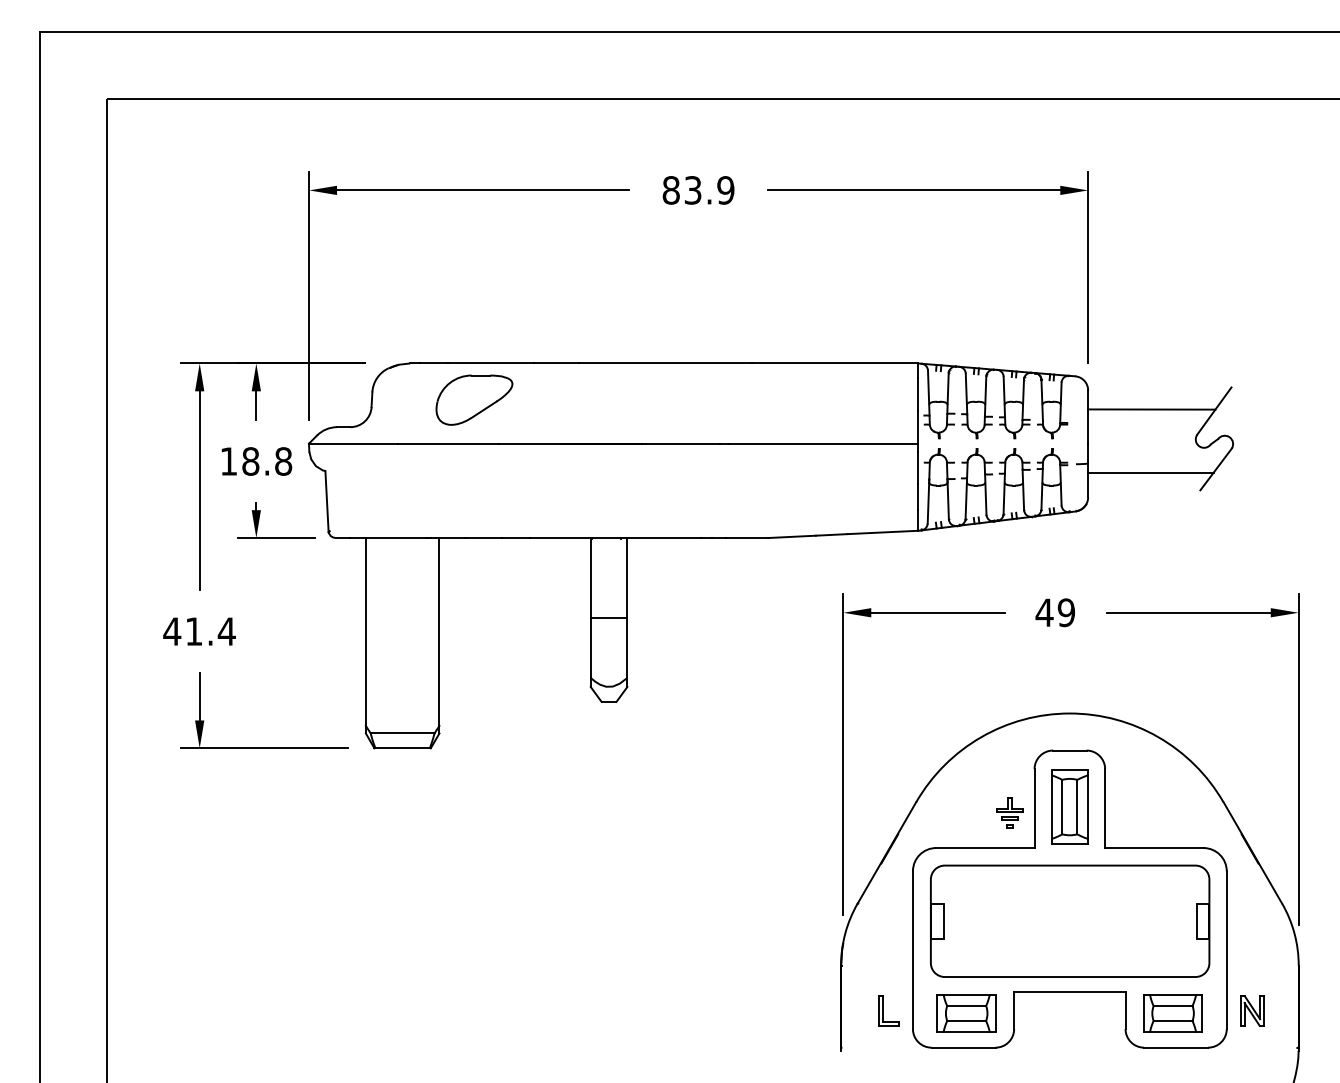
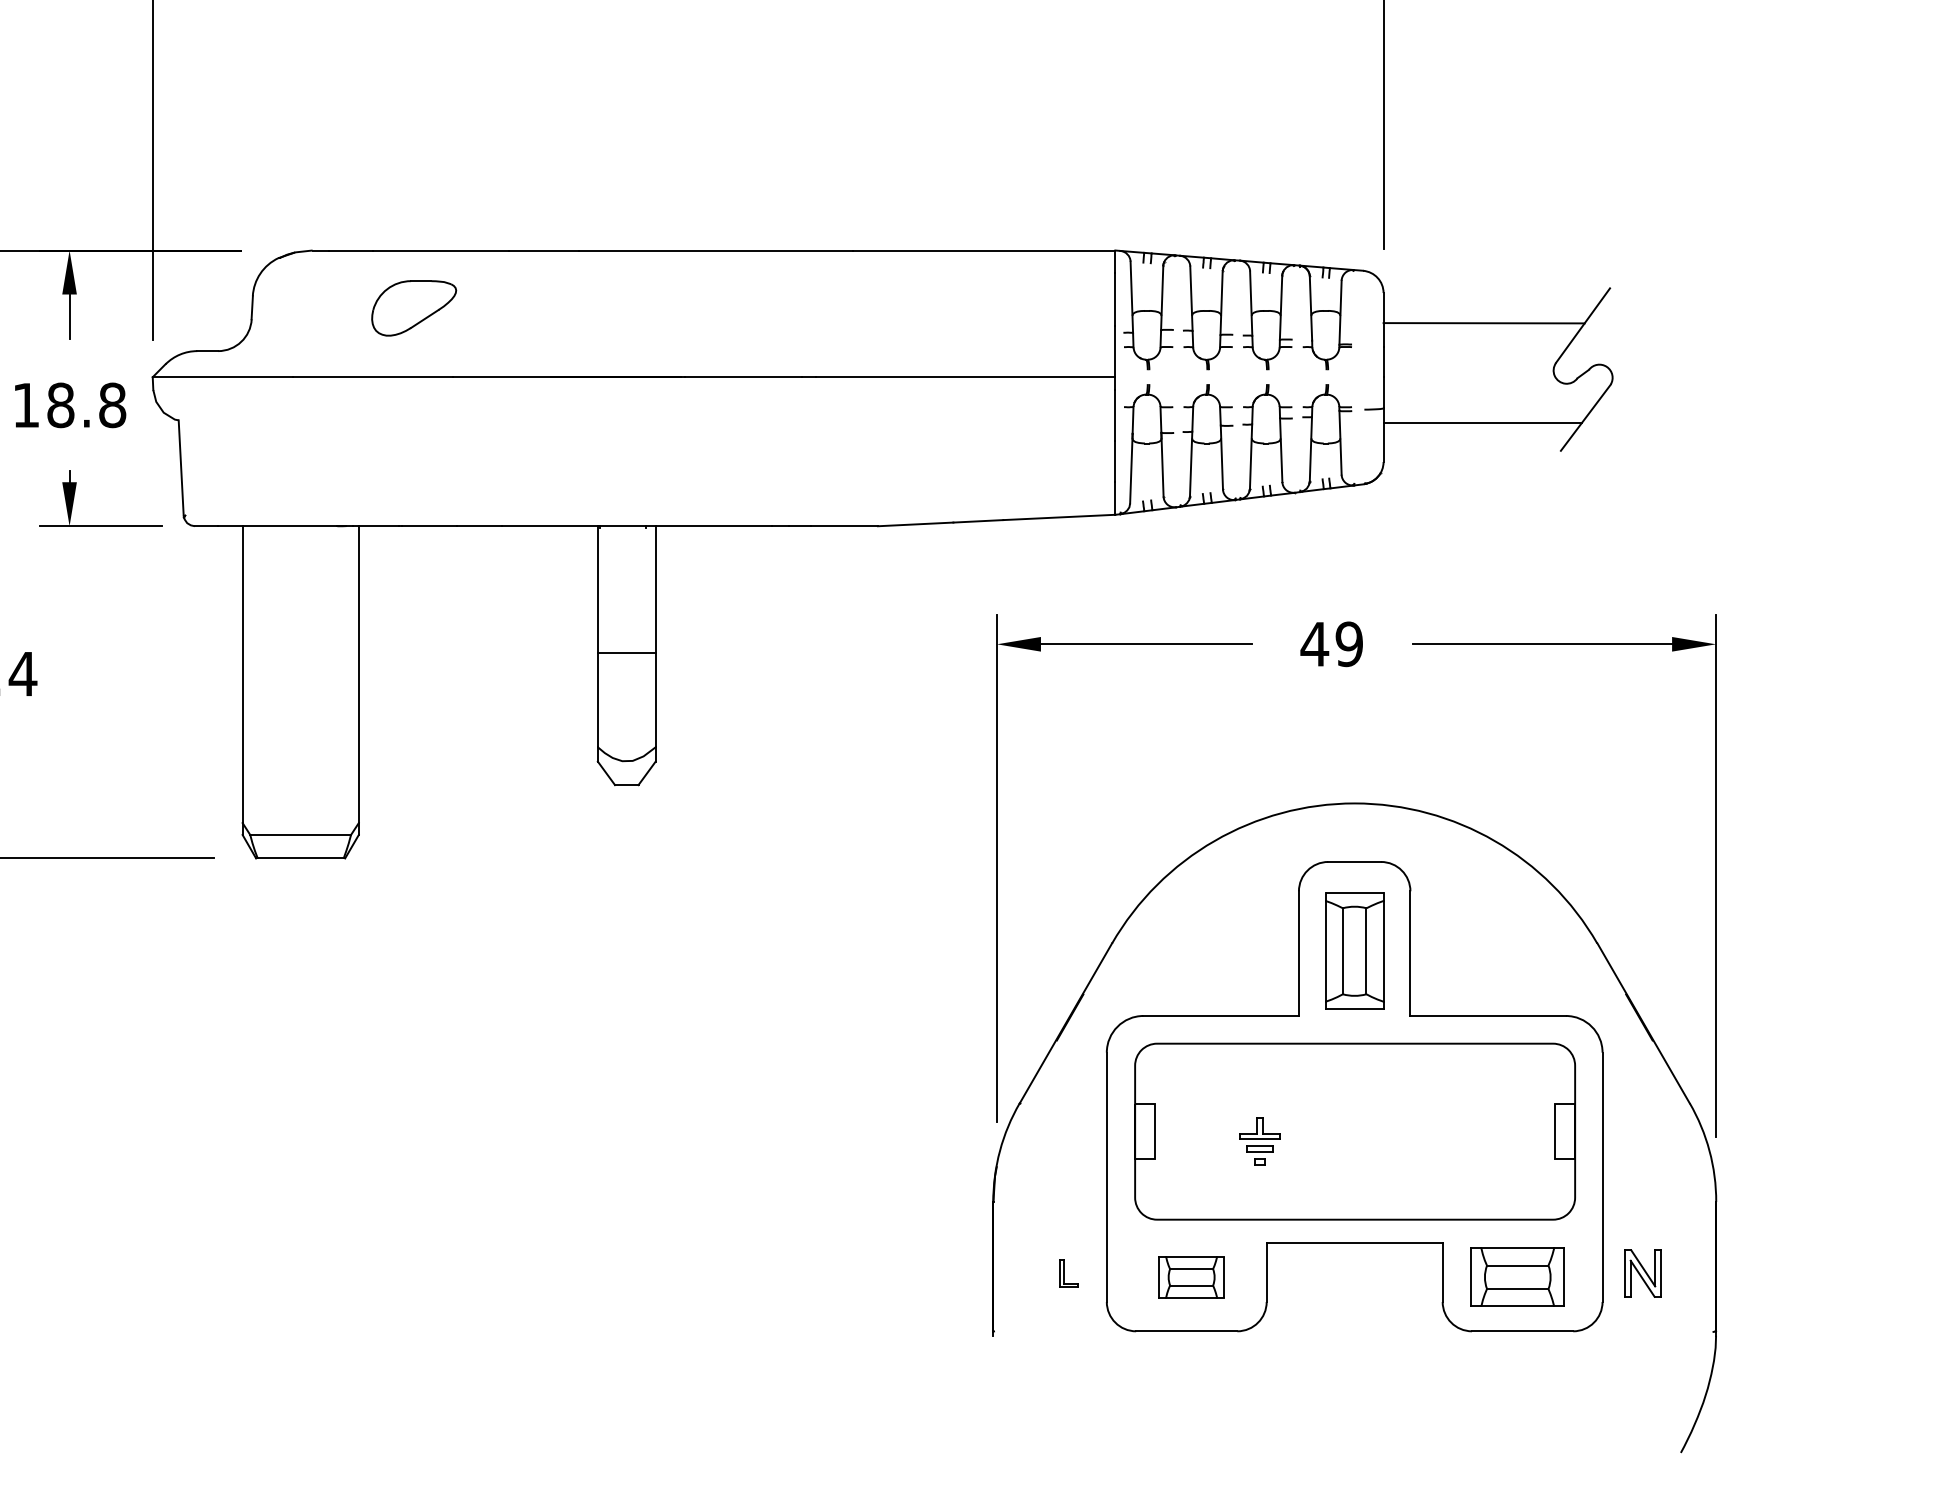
part: (474, 399) -> (414, 307), size x0.7
part: (1009, 812) -> (1259, 1139), moved
part: (888, 1010) -> (1068, 1272), size x0.6
part: (966, 1013) -> (1191, 1277), size x0.7

